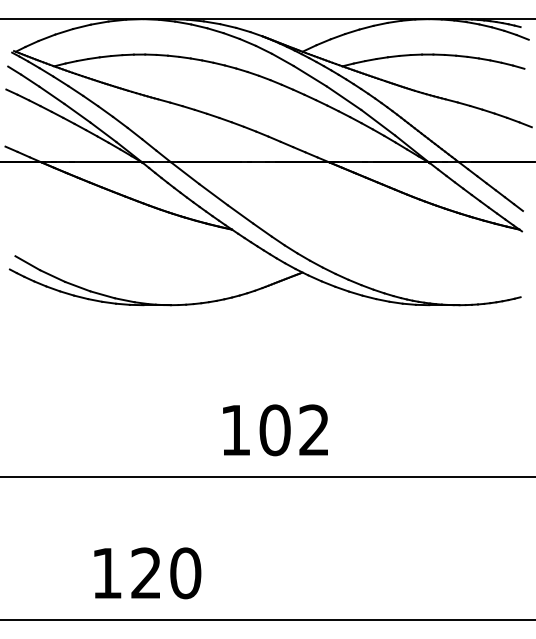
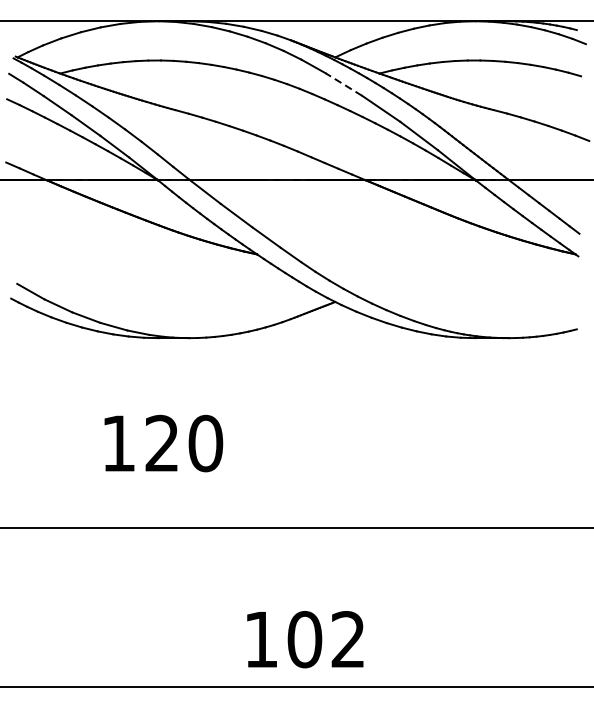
line: (309, 75) -> (342, 83), solid -> dashed
text: (275, 430) -> (305, 639), moved
text: (147, 573) -> (163, 443), moved

